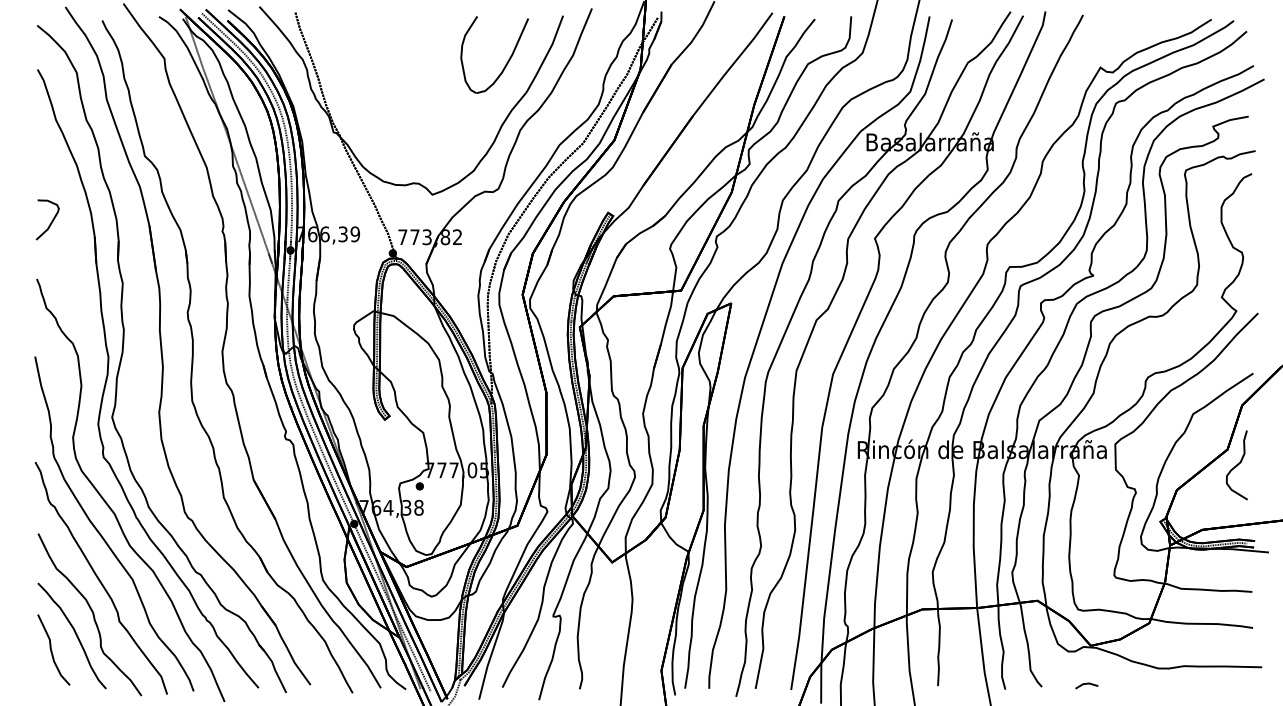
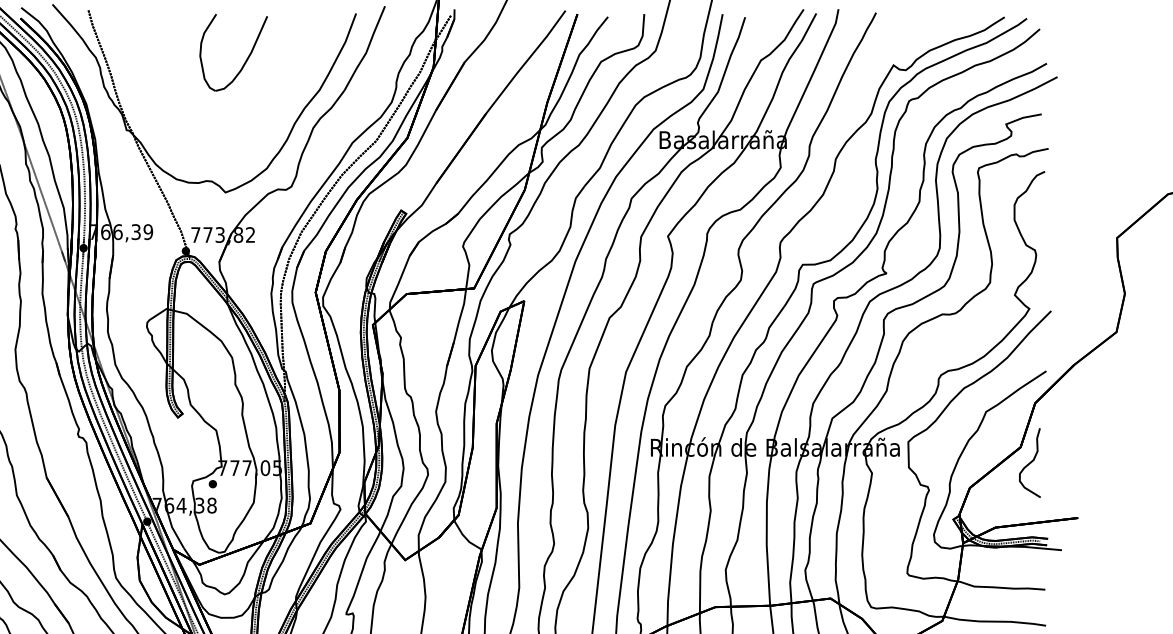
part: (506, 62) -> (245, 60), moved

